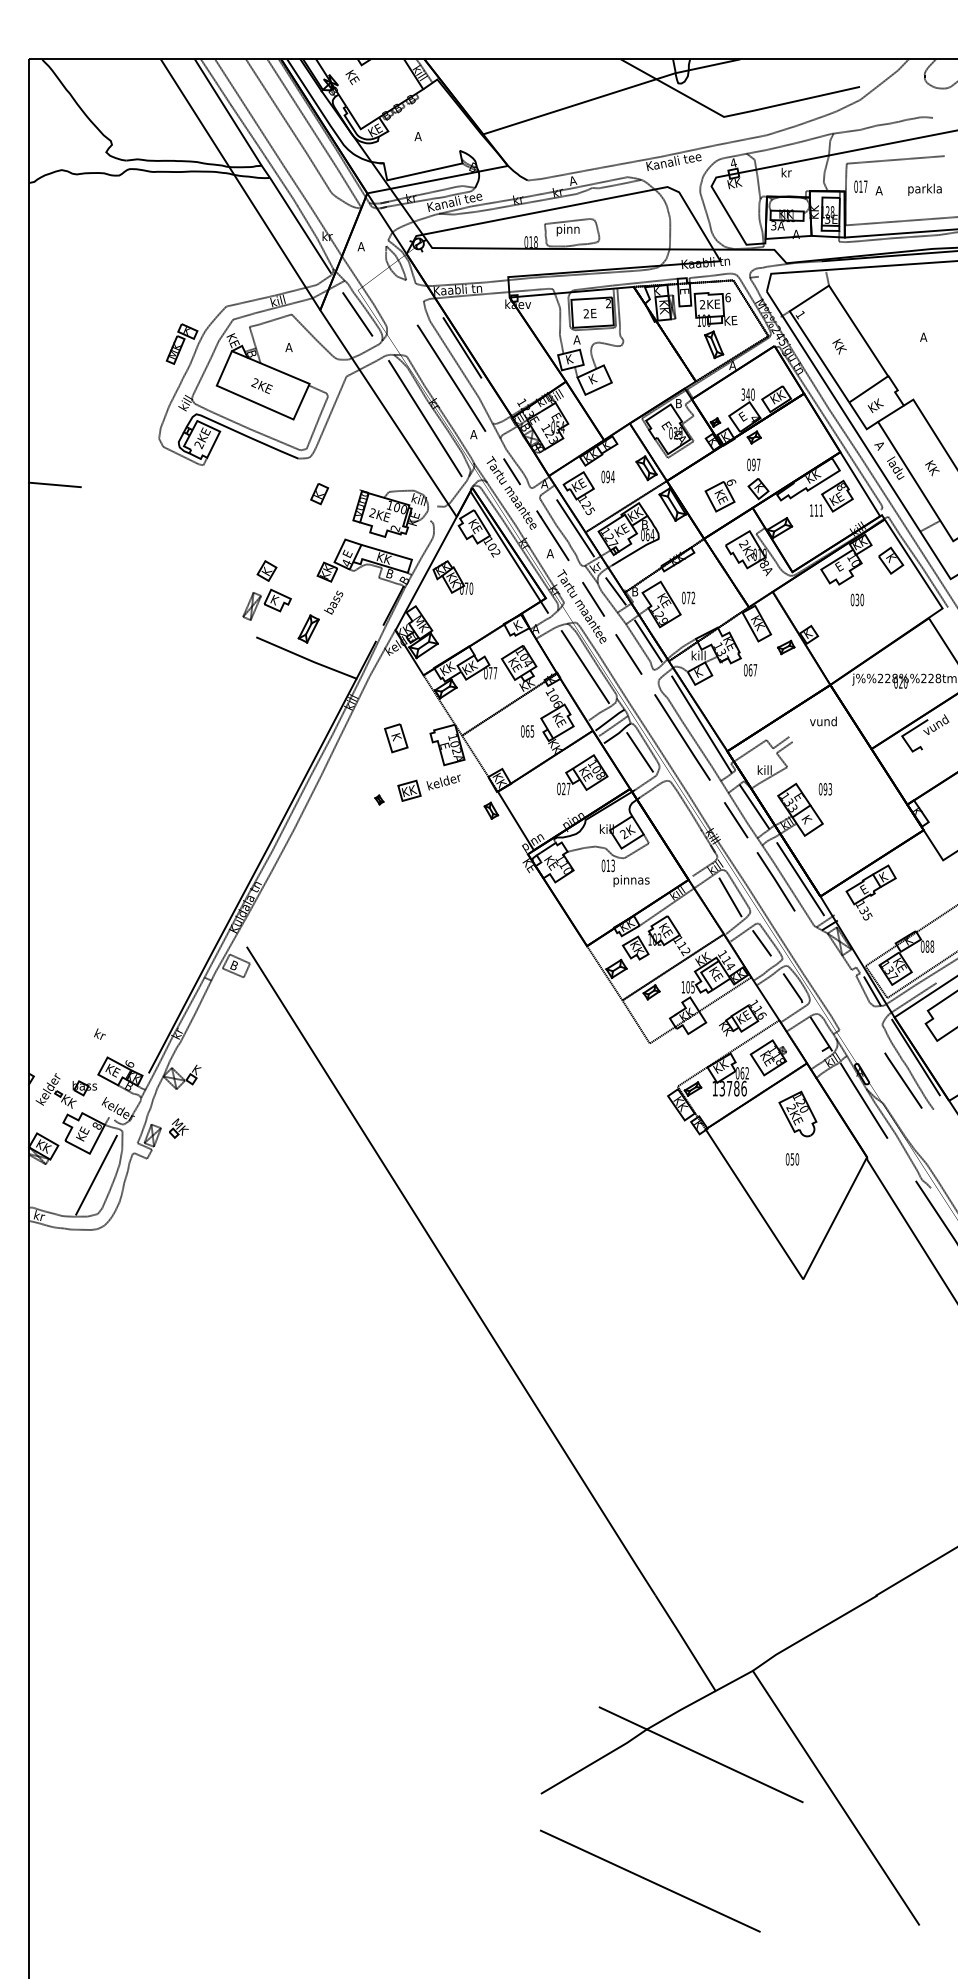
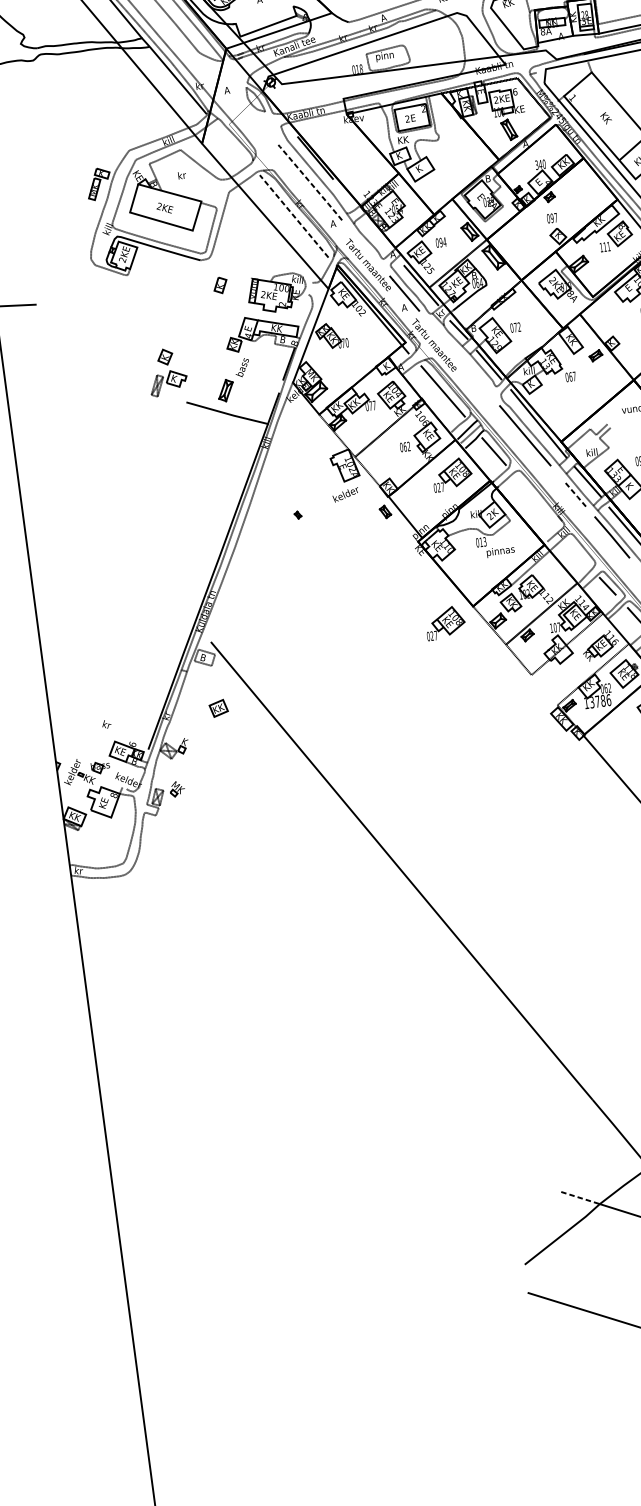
text: (773, 225) -> (542, 31), 3A -> 8A
line: (357, 314) -> (231, 143), removed
text: (577, 339) -> (403, 139), A -> KK
text: (289, 347) -> (182, 175), A -> kr
line: (451, 377) -> (310, 182), solid -> dashed
line: (425, 418) -> (294, 216), solid -> dashed
line: (511, 471) -> (366, 248), removed
part: (720, 495) -> (529, 245), removed
part: (266, 590) -> (166, 372), moved
line: (593, 598) -> (442, 337), removed
line: (628, 654) -> (475, 377), removed
text: (532, 731) -> (409, 446), 065 -> 062
part: (396, 738) -> (304, 465), removed
part: (409, 790) -> (218, 708), moved
line: (736, 820) -> (575, 494), solid -> dashed
line: (730, 897) -> (578, 554), removed
part: (548, 962) -> (445, 623), added
text: (692, 987) -> (558, 627), 105 -> 107
line: (96, 1174) -> (118, 832), removed
line: (623, 1718) -> (580, 1198), solid -> dashed

